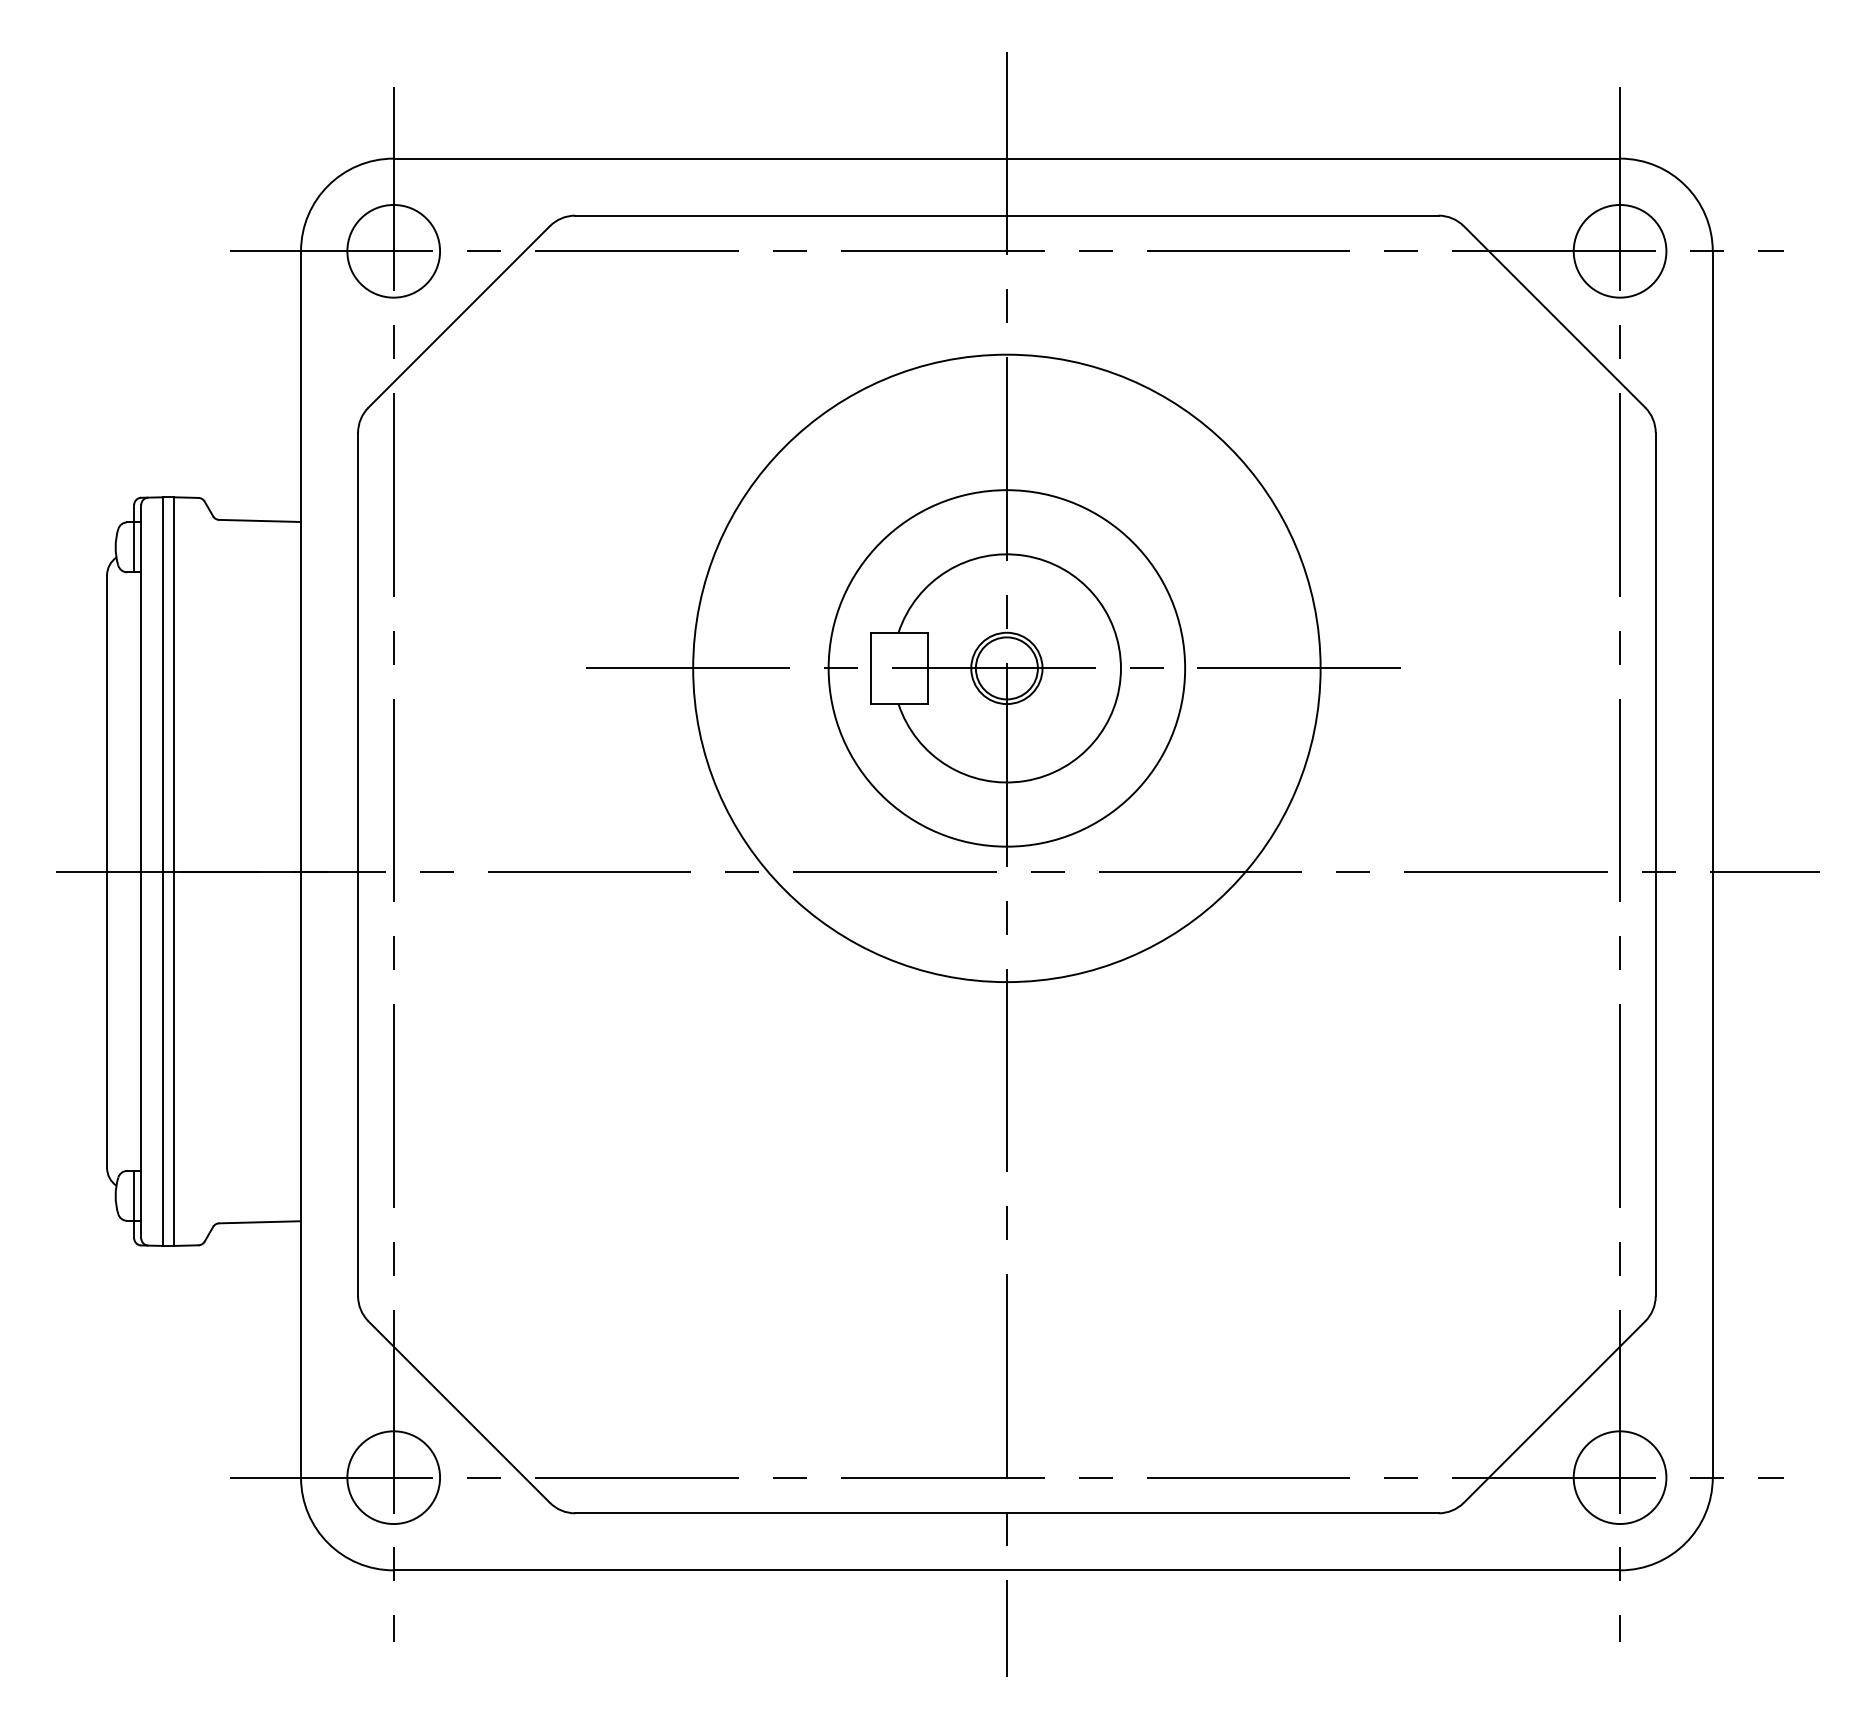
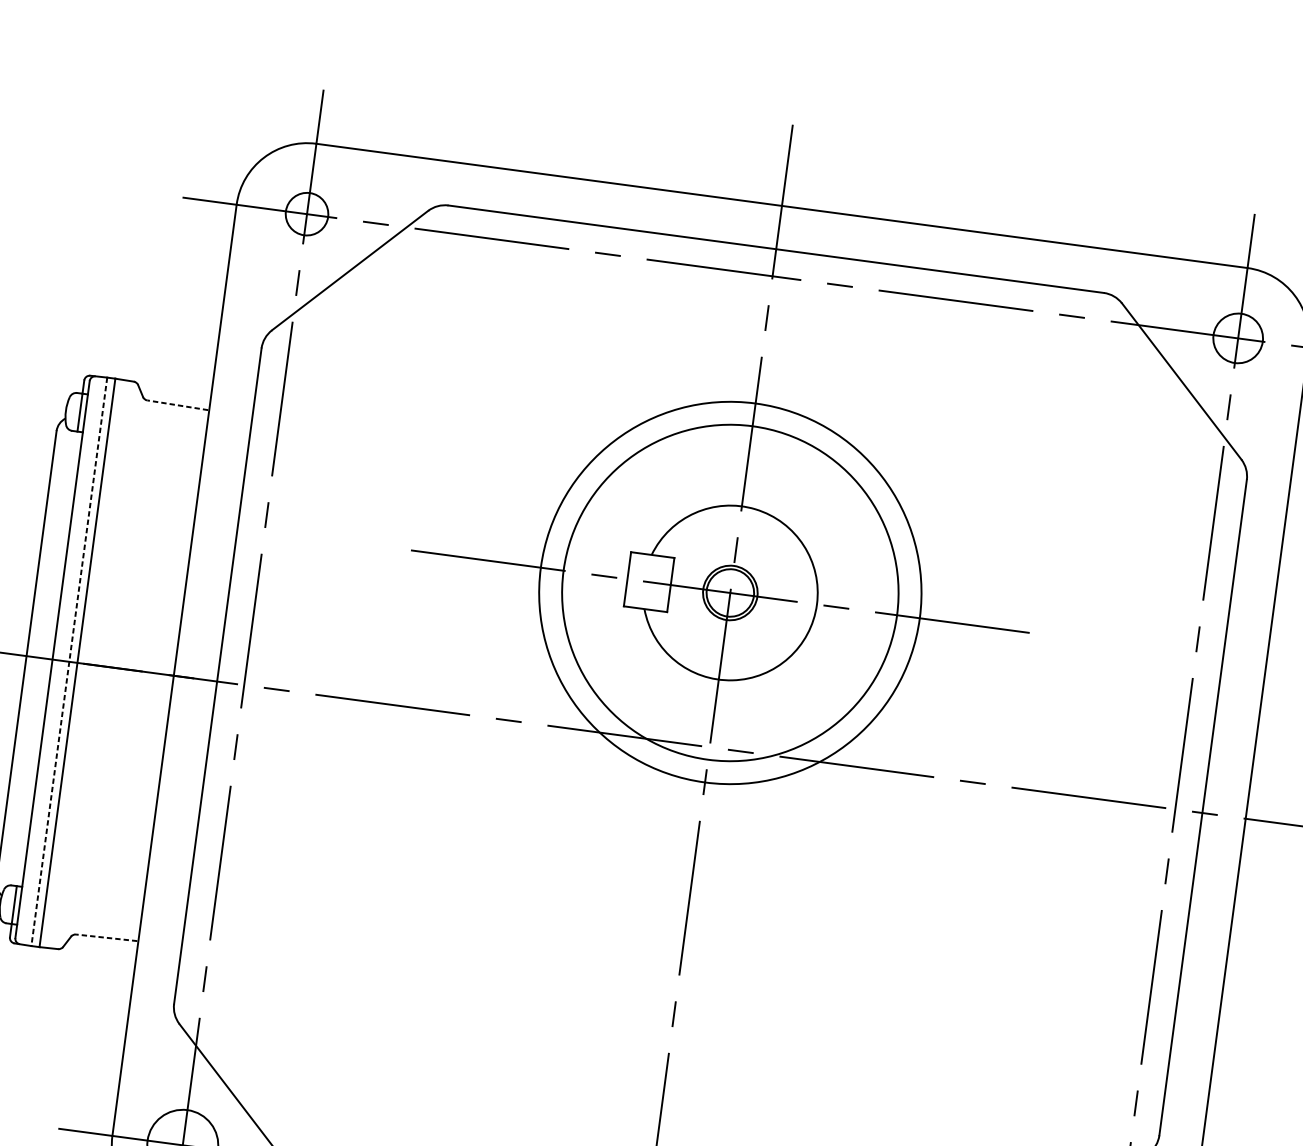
circle: (393, 250) -> (306, 213), size x0.6
circle: (1619, 250) -> (1237, 337), size x0.7
line: (258, 520) -> (177, 404), solid -> dashed
circle: (1006, 668) -> (730, 593), size x0.7
circle: (1006, 668) -> (730, 593), size x1.4
line: (163, 872) -> (69, 662), solid -> dashed
line: (258, 1222) -> (105, 937), solid -> dashed

